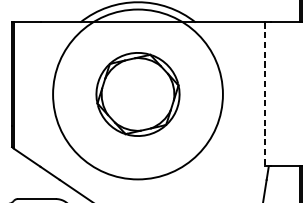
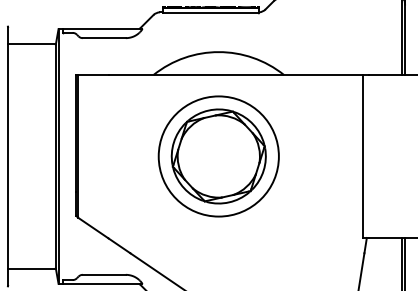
circle: (137, 94) -> (218, 156), size x0.62
line: (264, 95) -> (362, 157), dashed -> solid

